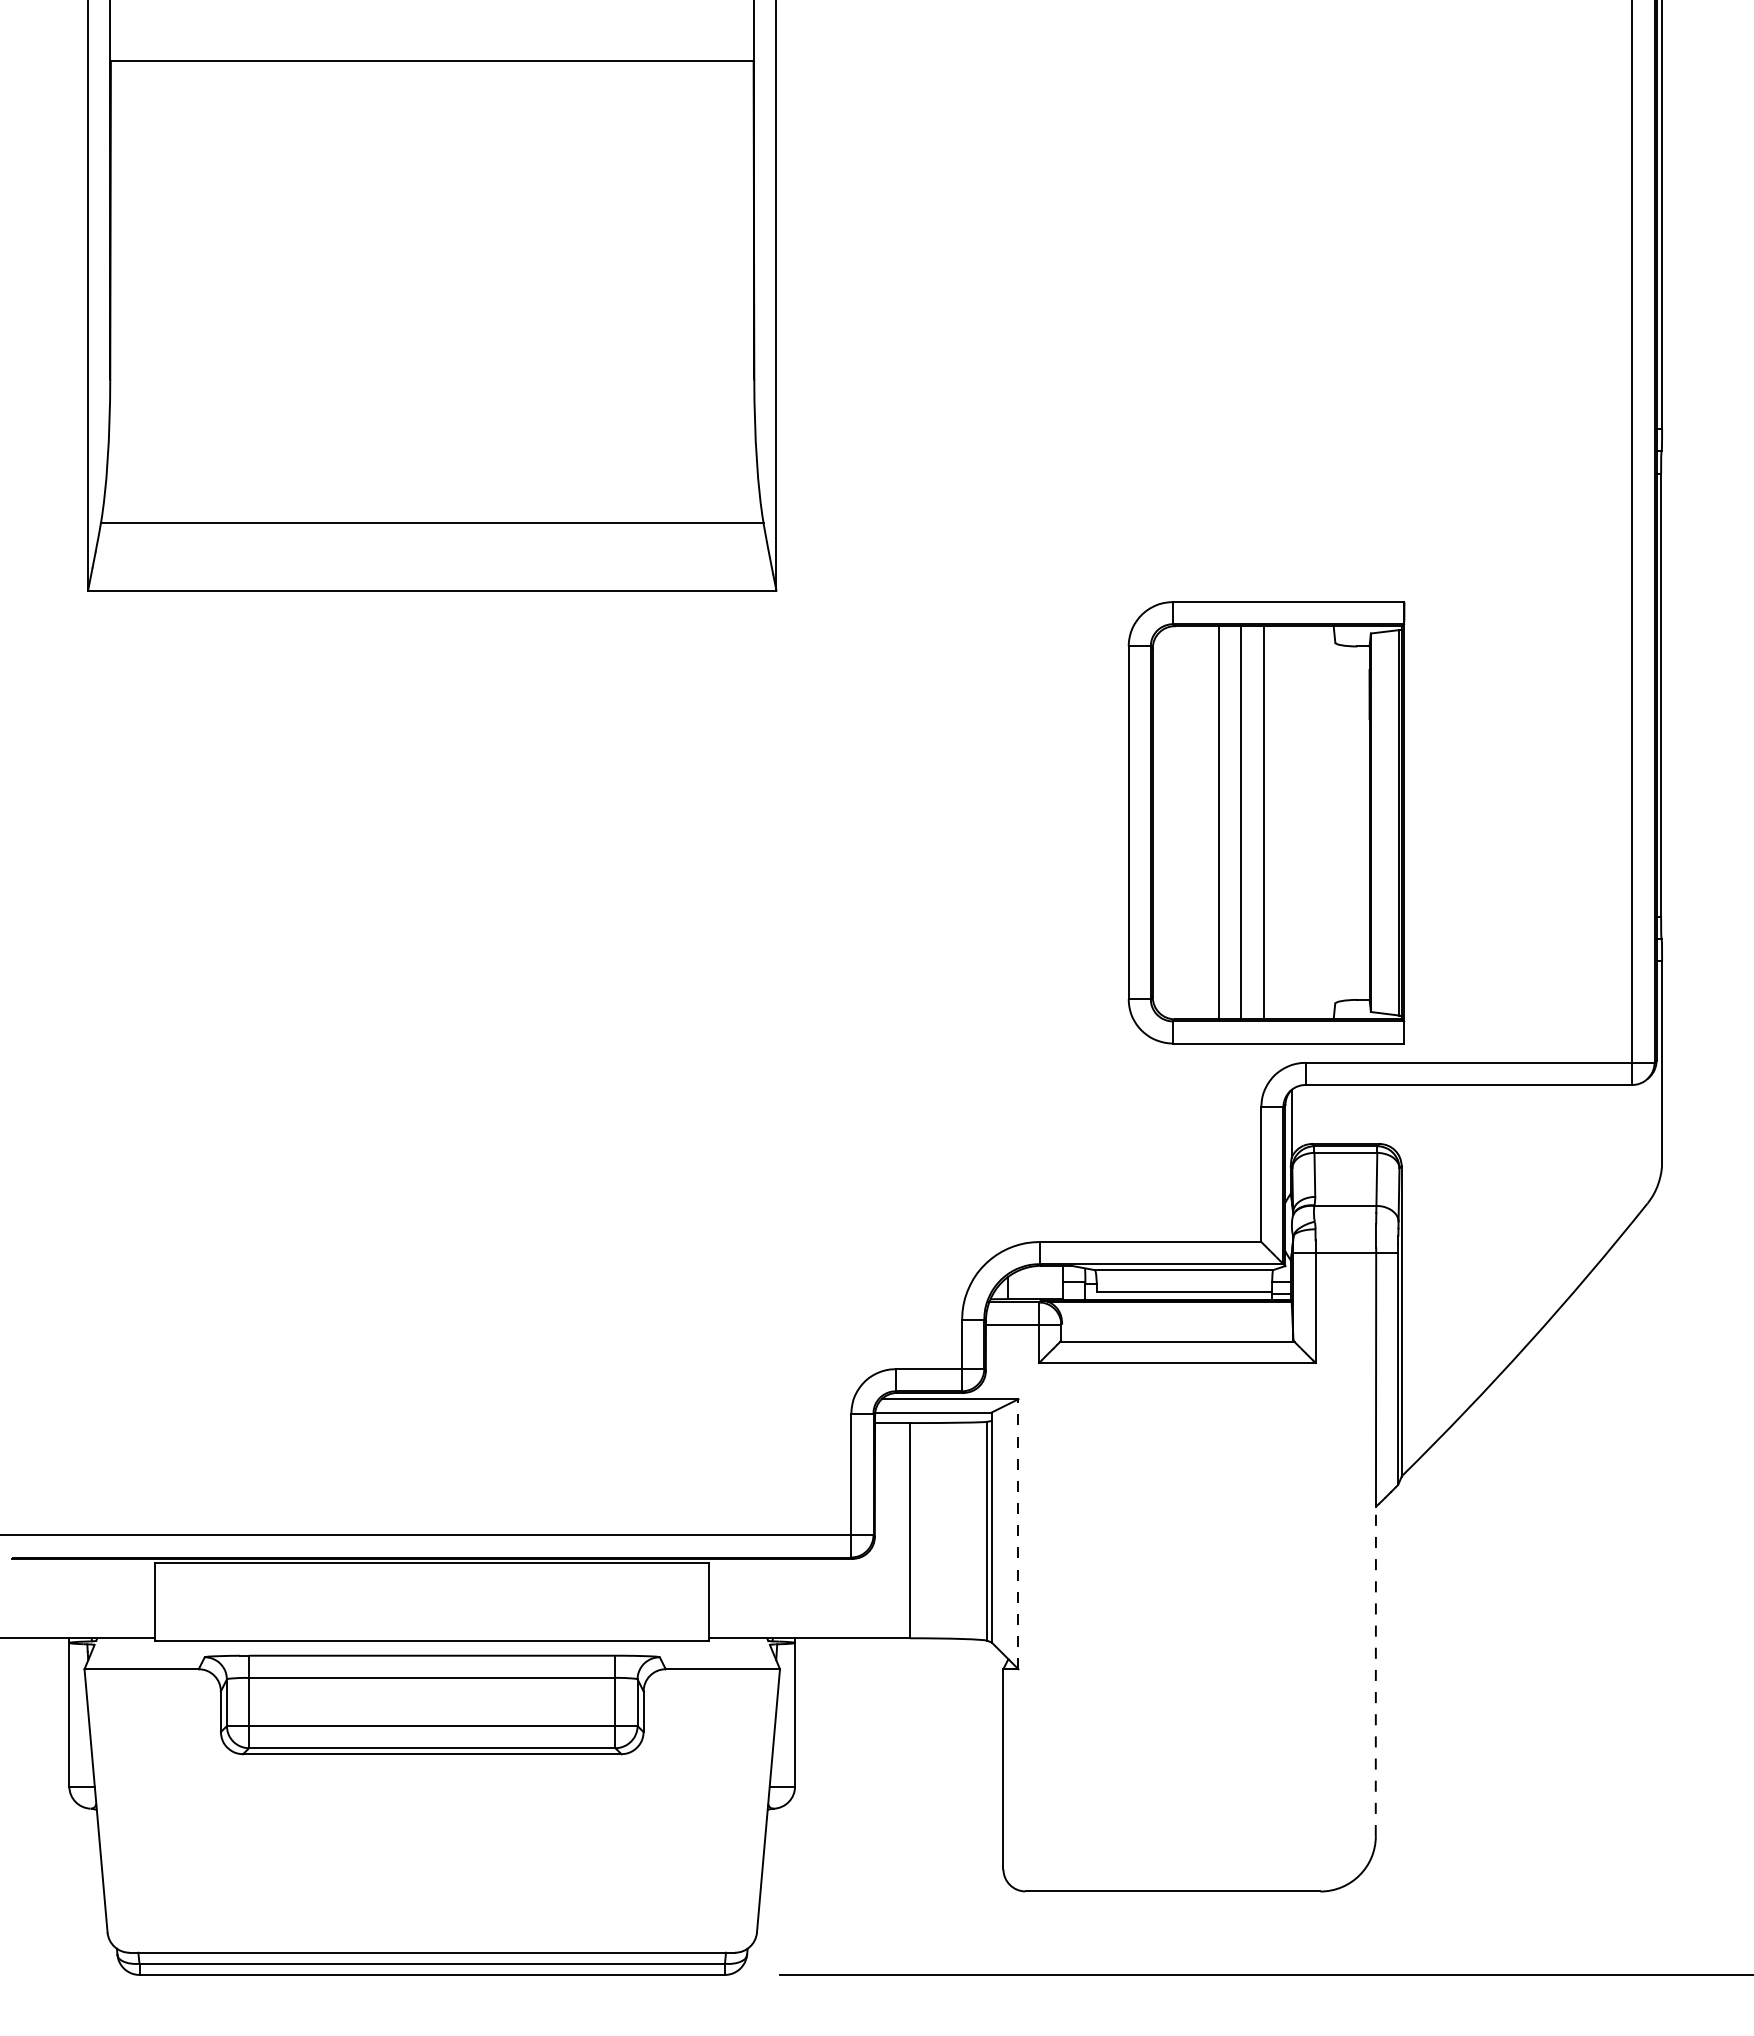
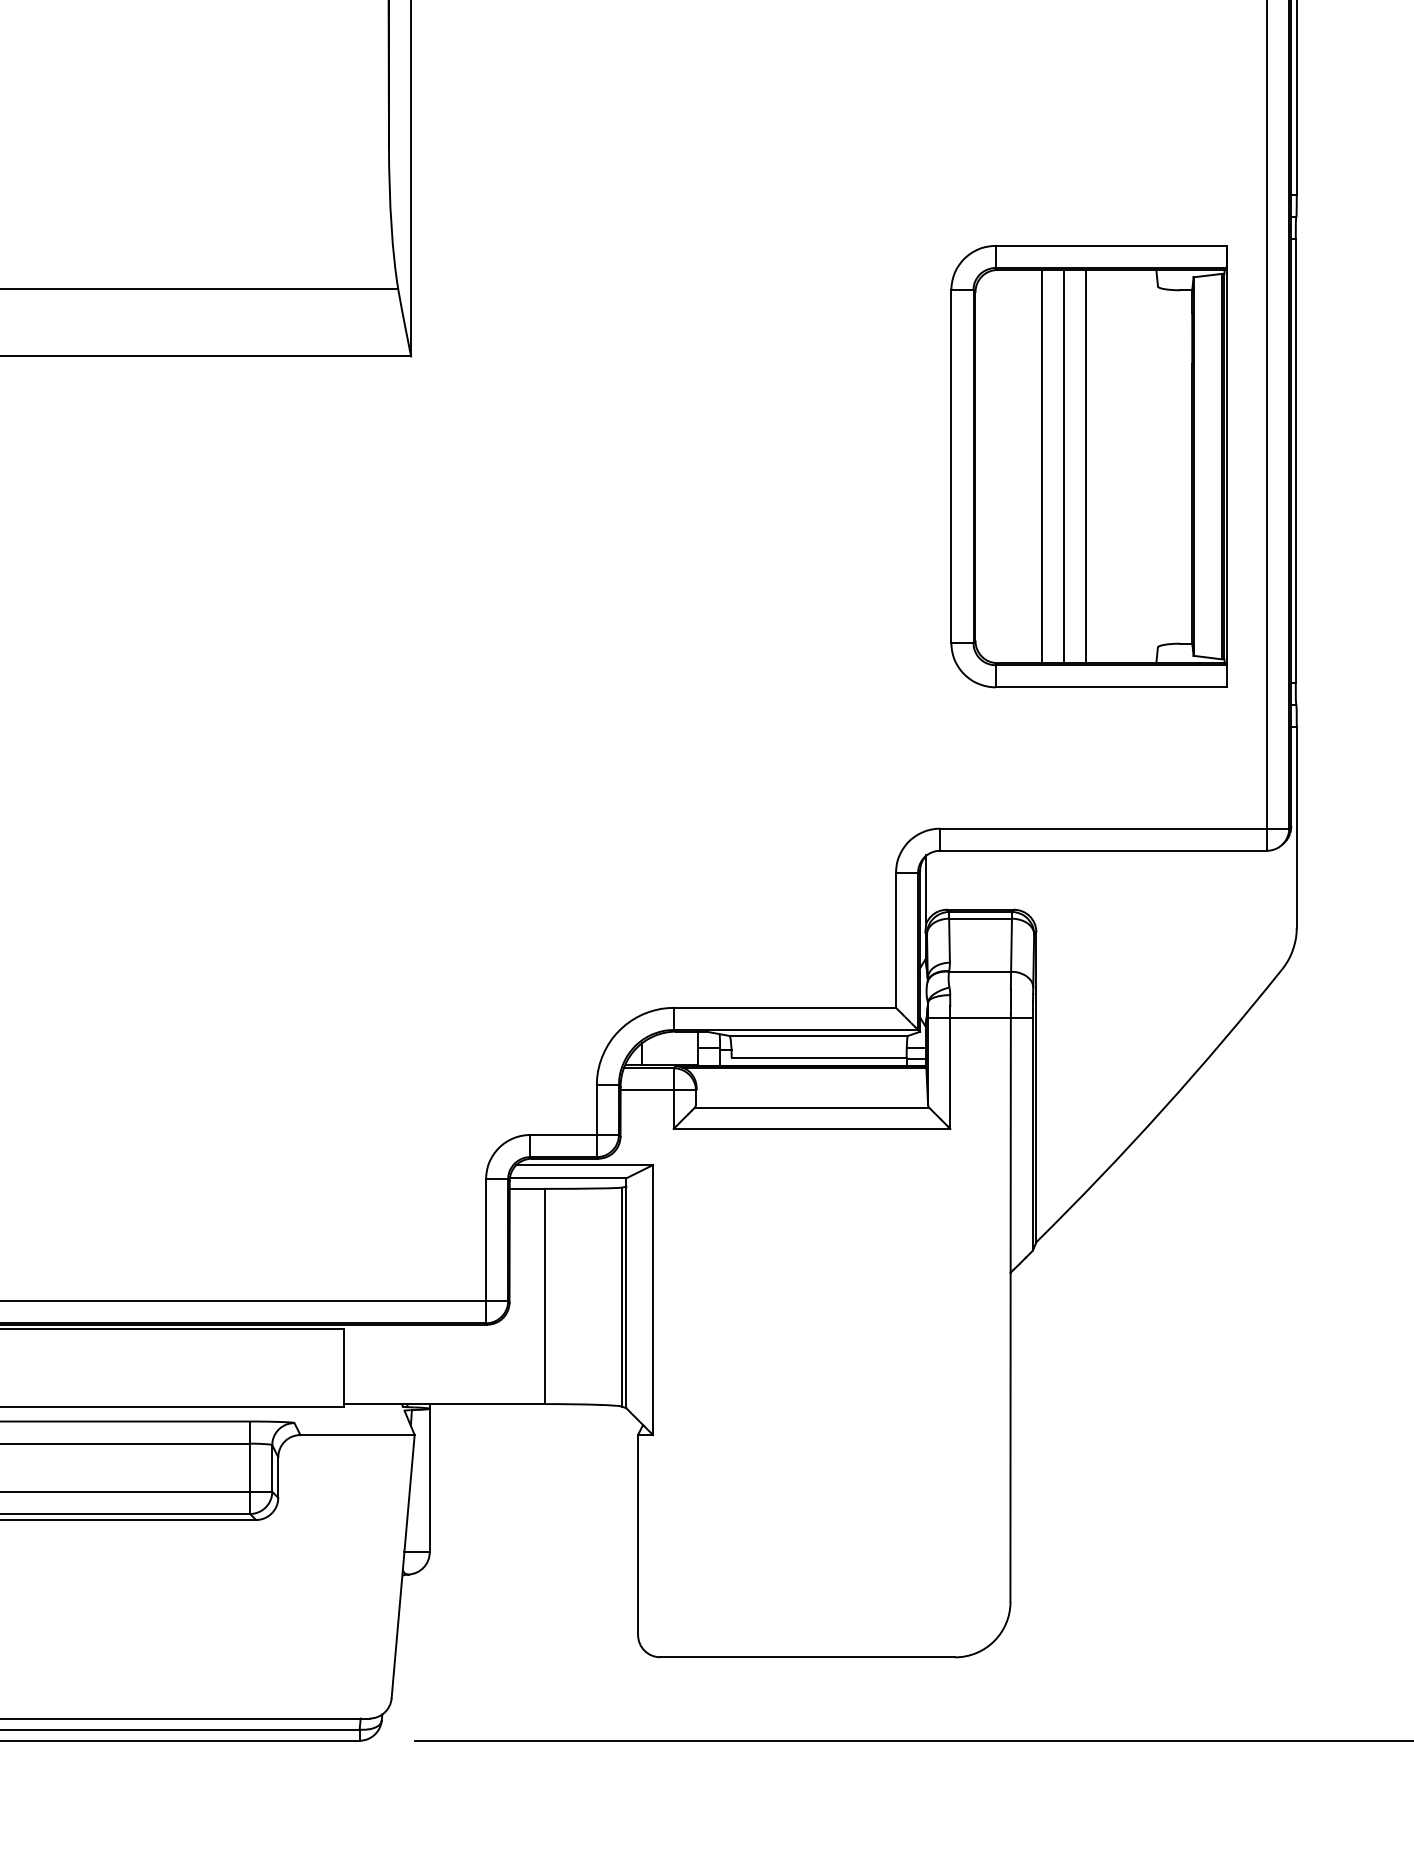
part: (1266, 822) -> (1089, 466), moved
line: (1018, 1533) -> (653, 1299), dashed -> solid
line: (1375, 1671) -> (1010, 1437), dashed -> solid

